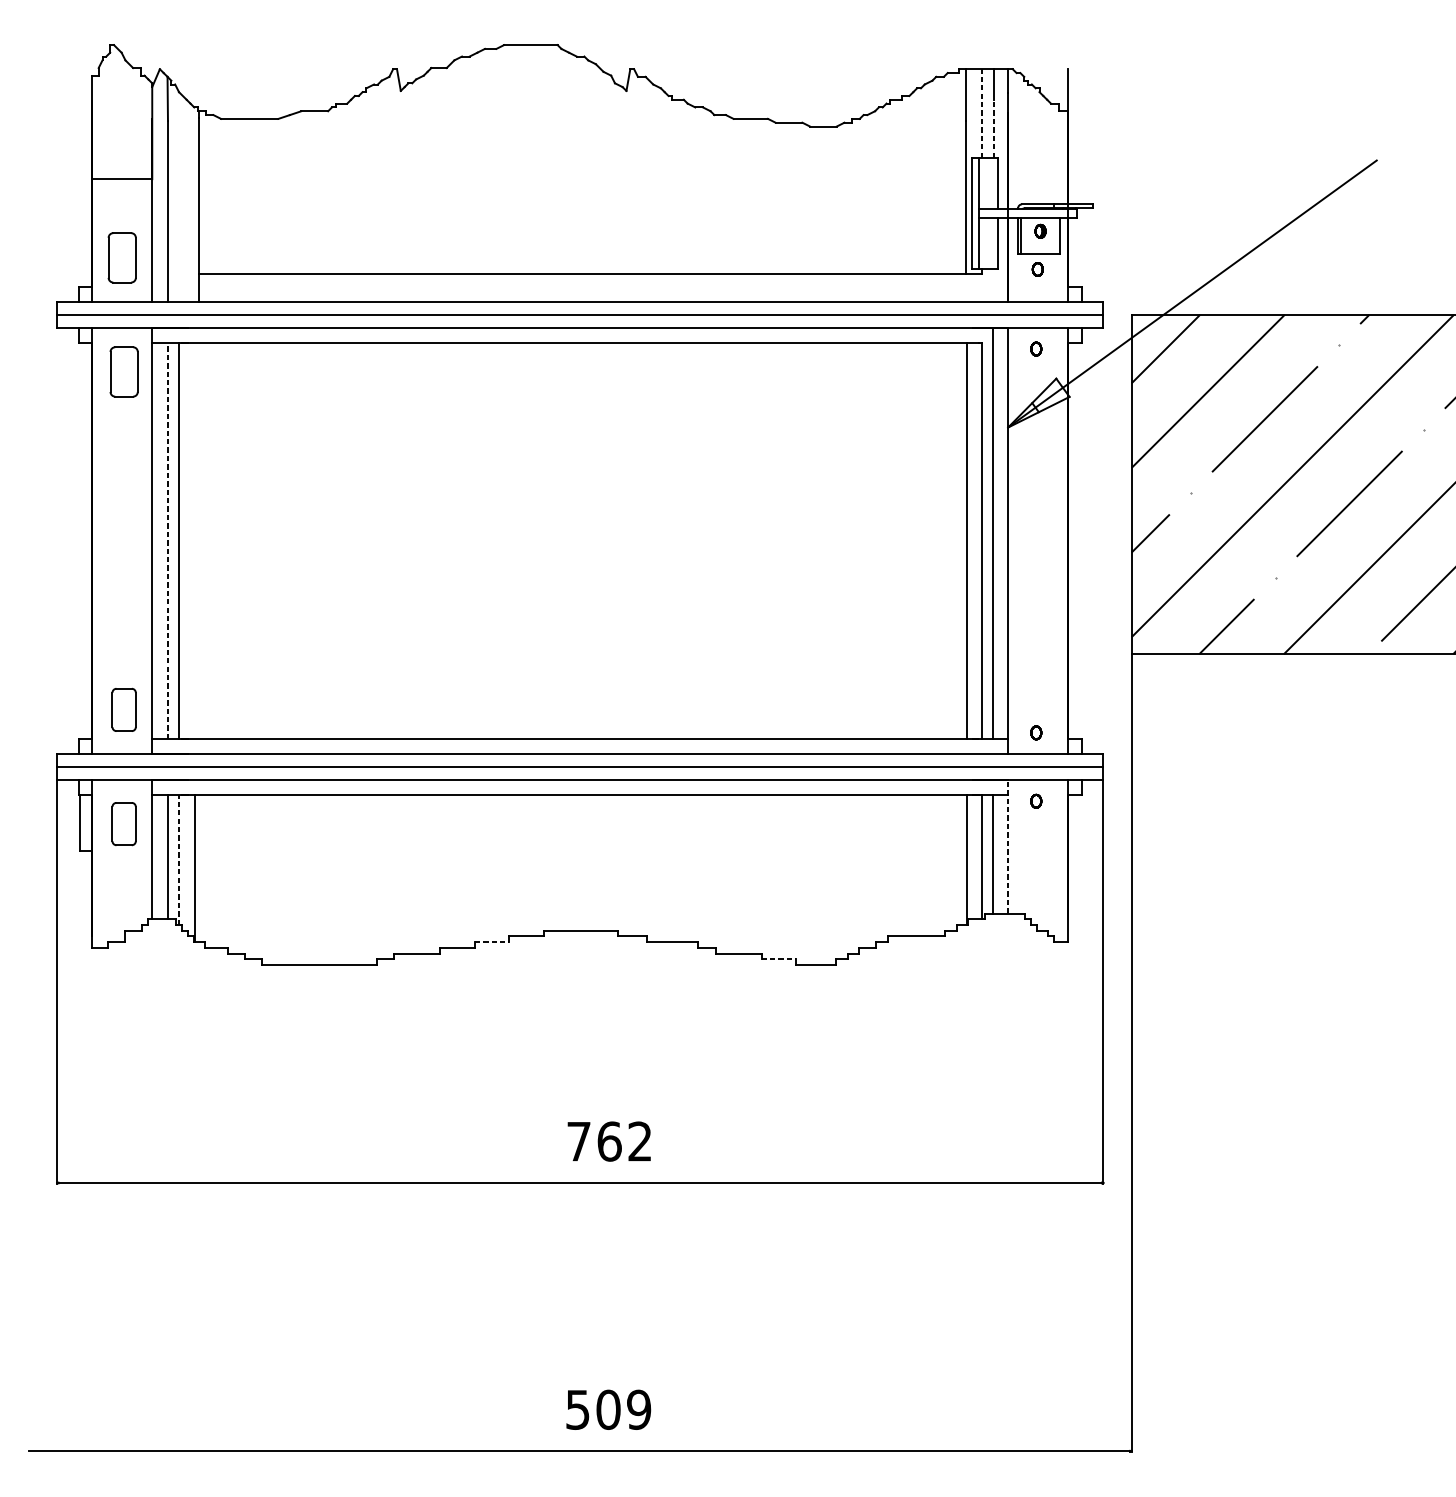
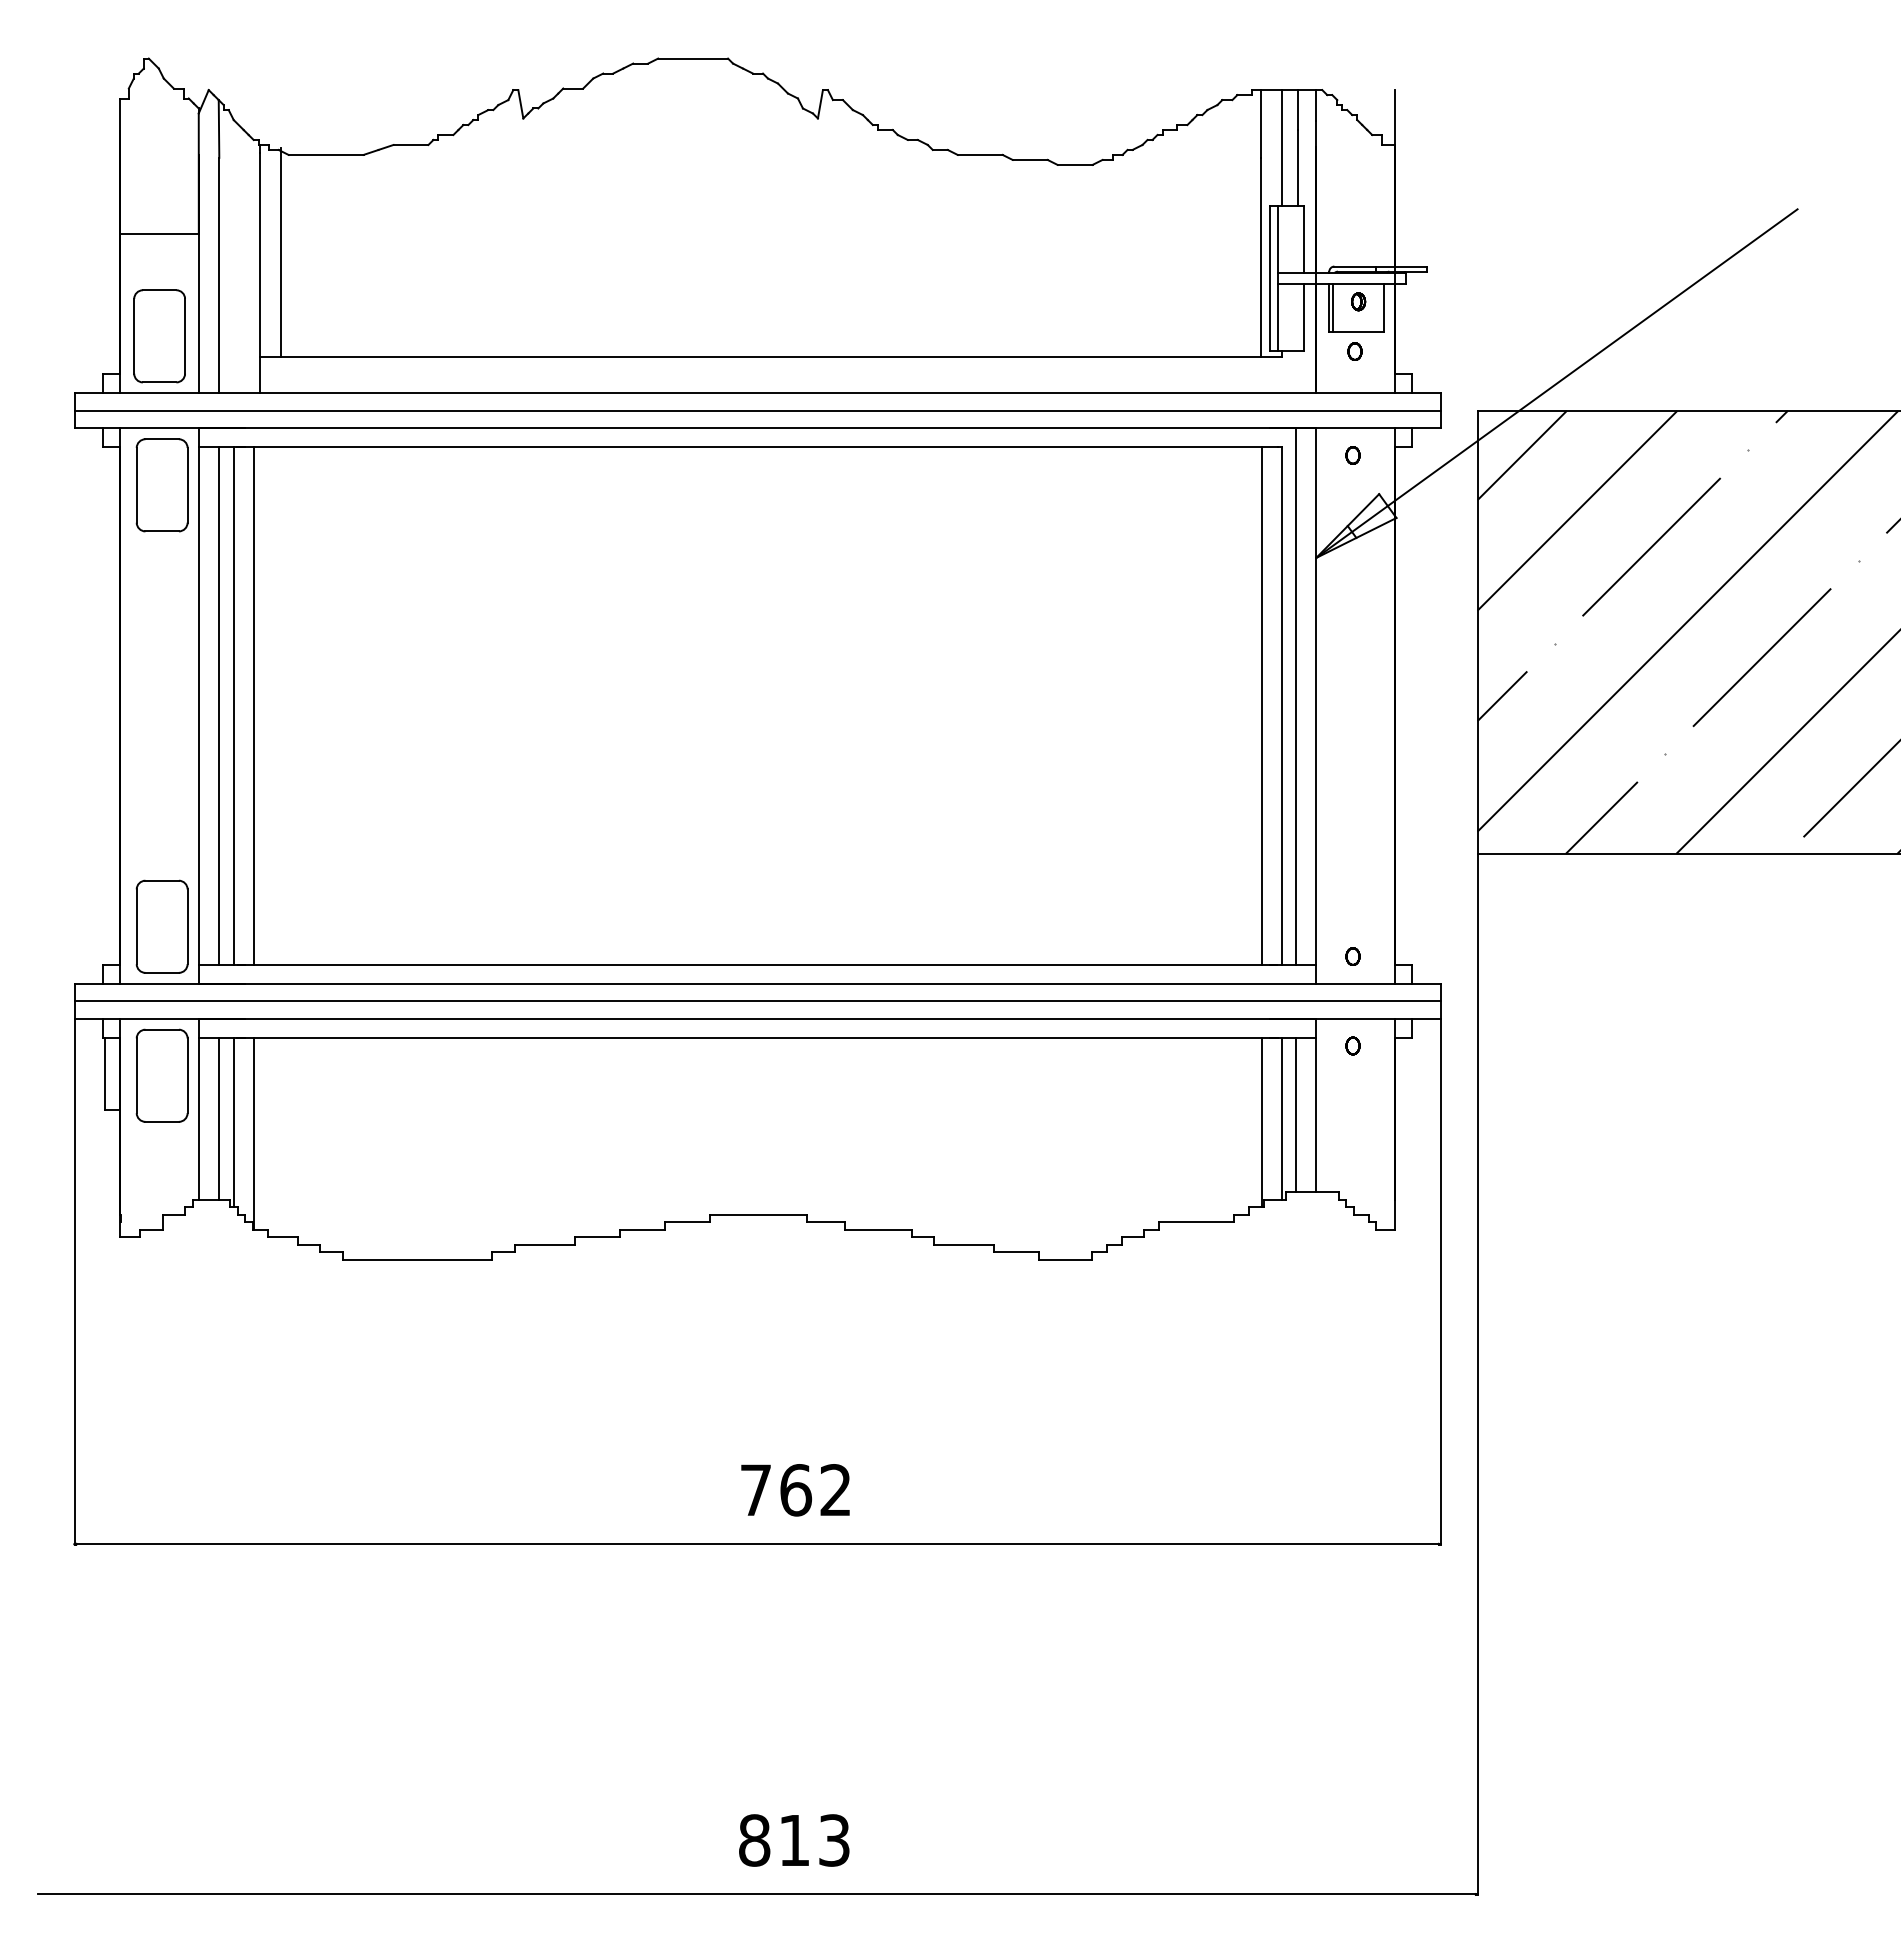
line: (982, 113) -> (1282, 147), dashed -> solid
line: (994, 128) -> (1298, 167), dashed -> solid
line: (215, 193) -> (281, 252), added
part: (122, 257) -> (159, 336), size x1.43
part: (123, 372) -> (161, 485), size x1.43
line: (194, 540) -> (254, 705), added
line: (168, 541) -> (219, 706), dashed -> solid
part: (123, 709) -> (161, 926), size x1.67
part: (123, 823) -> (161, 1075), size x1.67
line: (1008, 846) -> (1316, 1105), dashed -> solid
line: (178, 859) -> (233, 1122), dashed -> solid
line: (492, 941) -> (642, 1229), dashed -> solid
line: (779, 959) -> (1017, 1252), dashed -> solid
text: (608, 1409) -> (794, 1840), 509 -> 813

